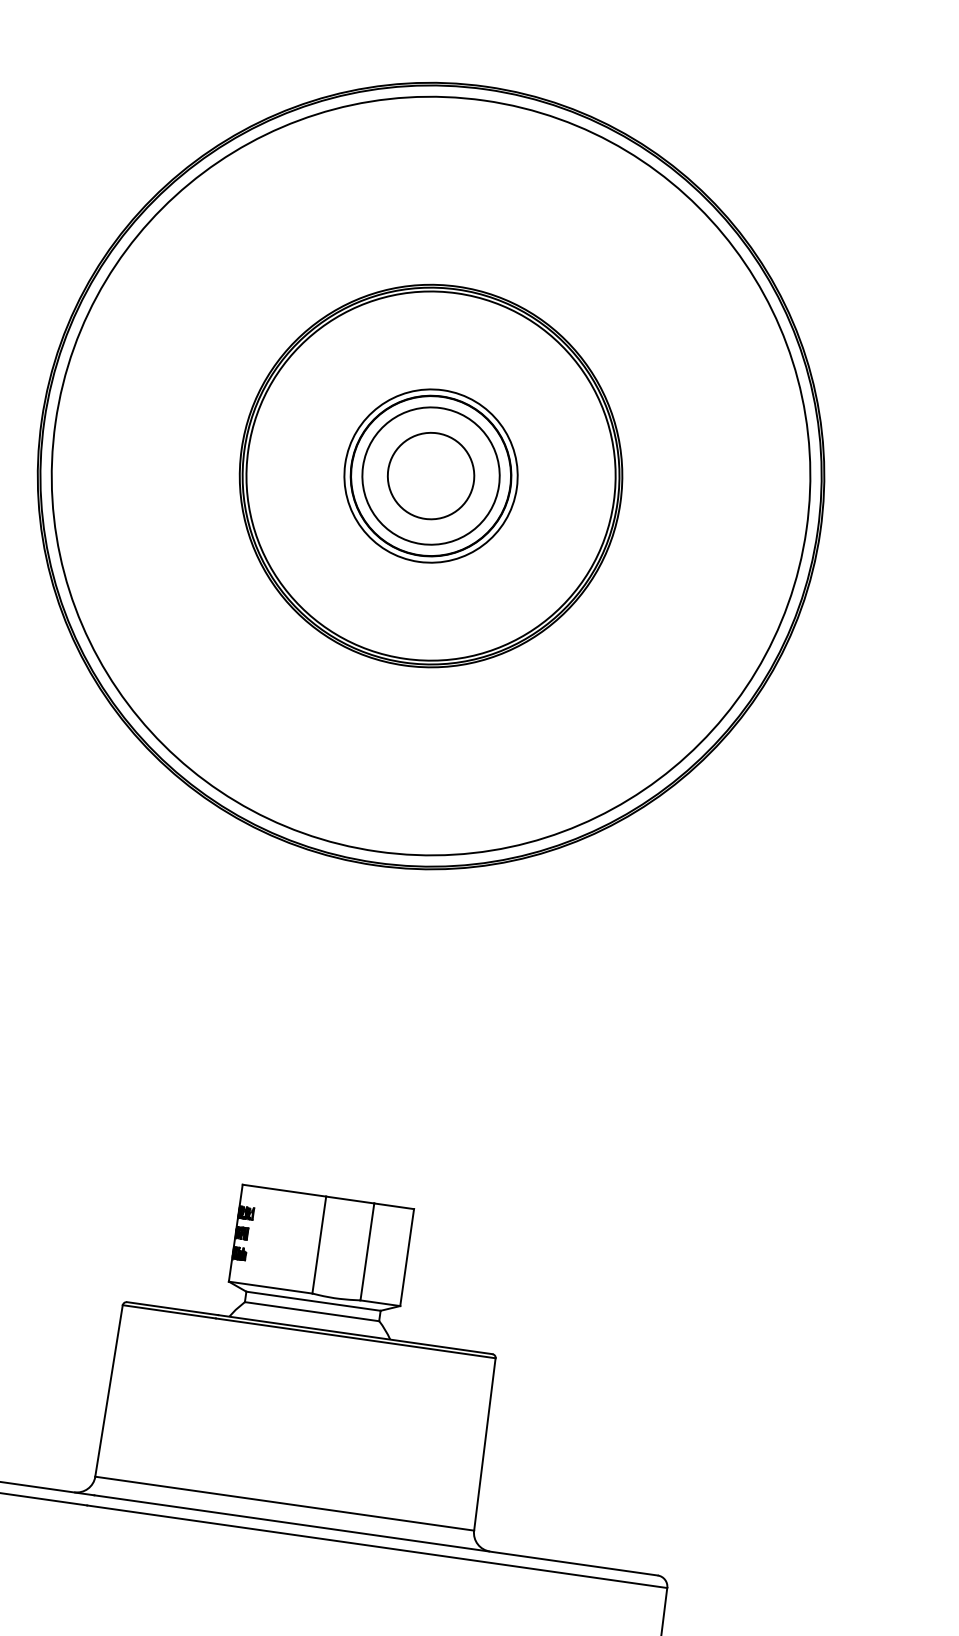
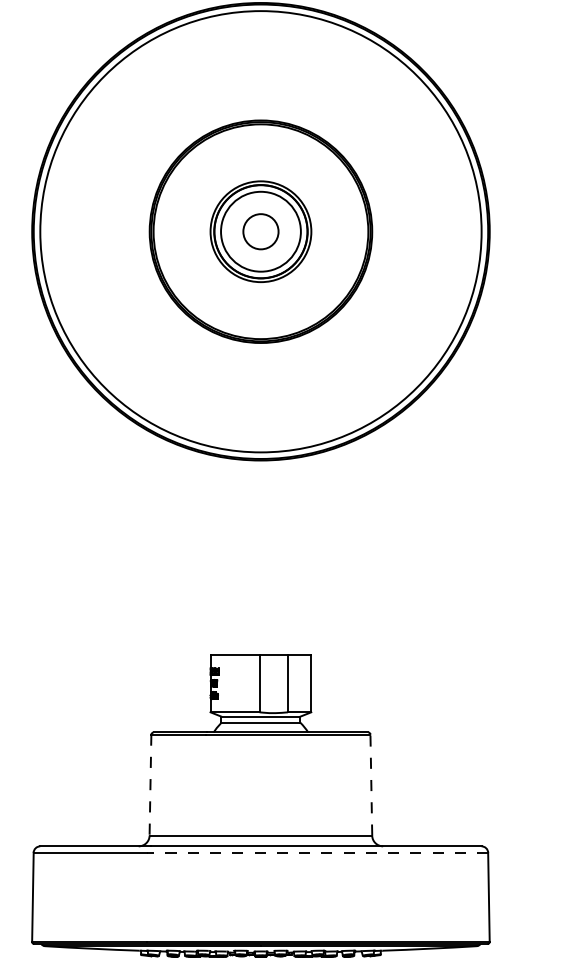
circle: (430, 475) -> (260, 231), size x0.7
line: (108, 1391) -> (150, 785), solid -> dashed
line: (485, 1445) -> (371, 785), solid -> dashed
line: (376, 1546) -> (317, 852), solid -> dashed

